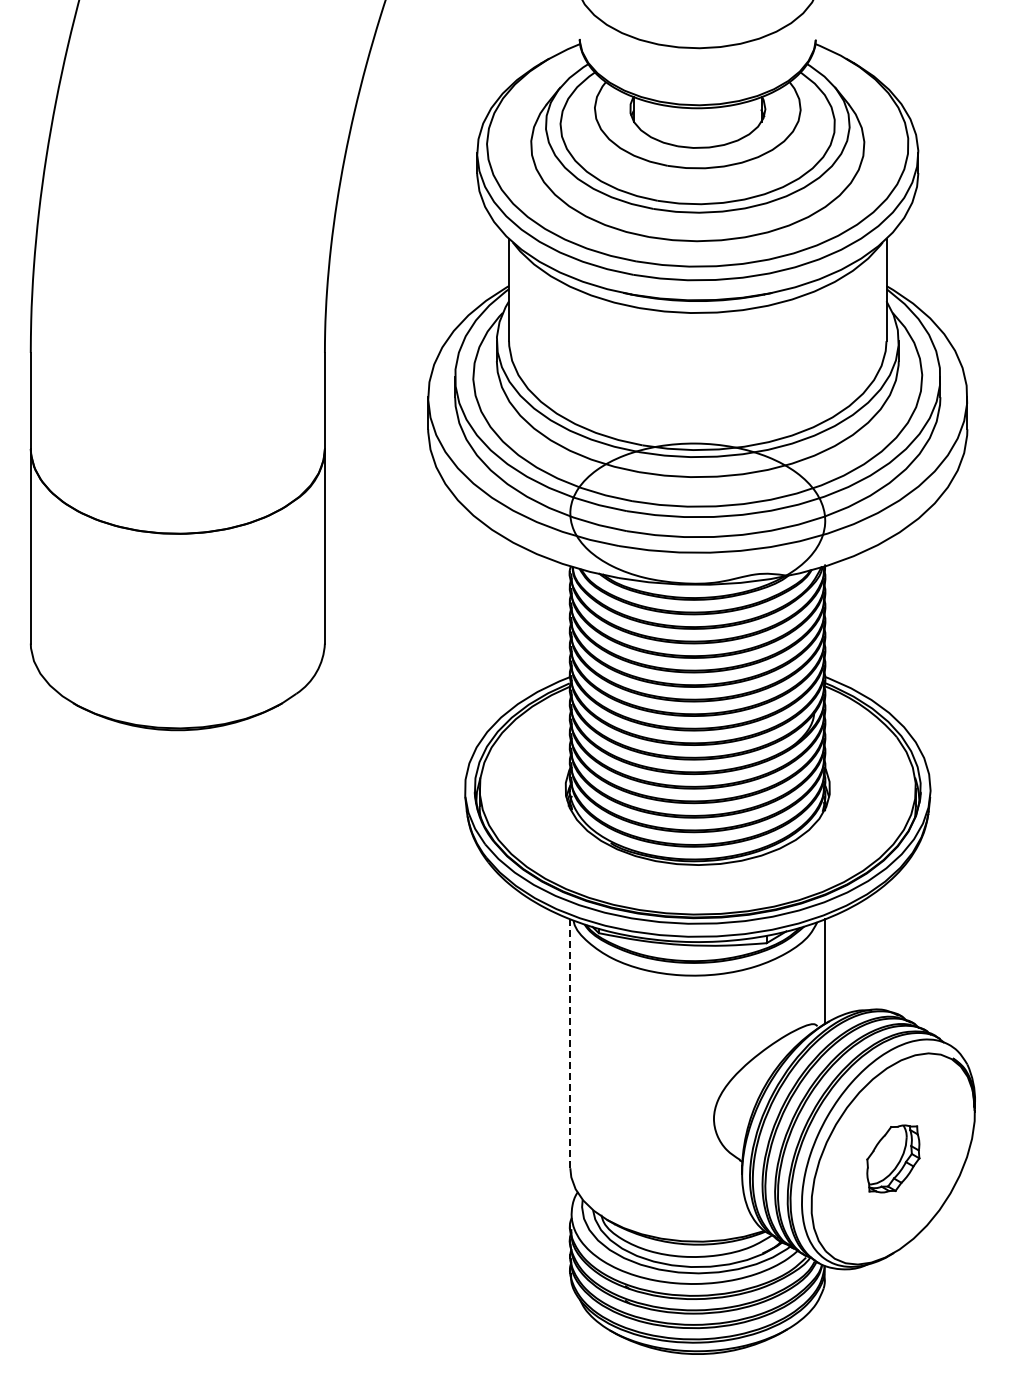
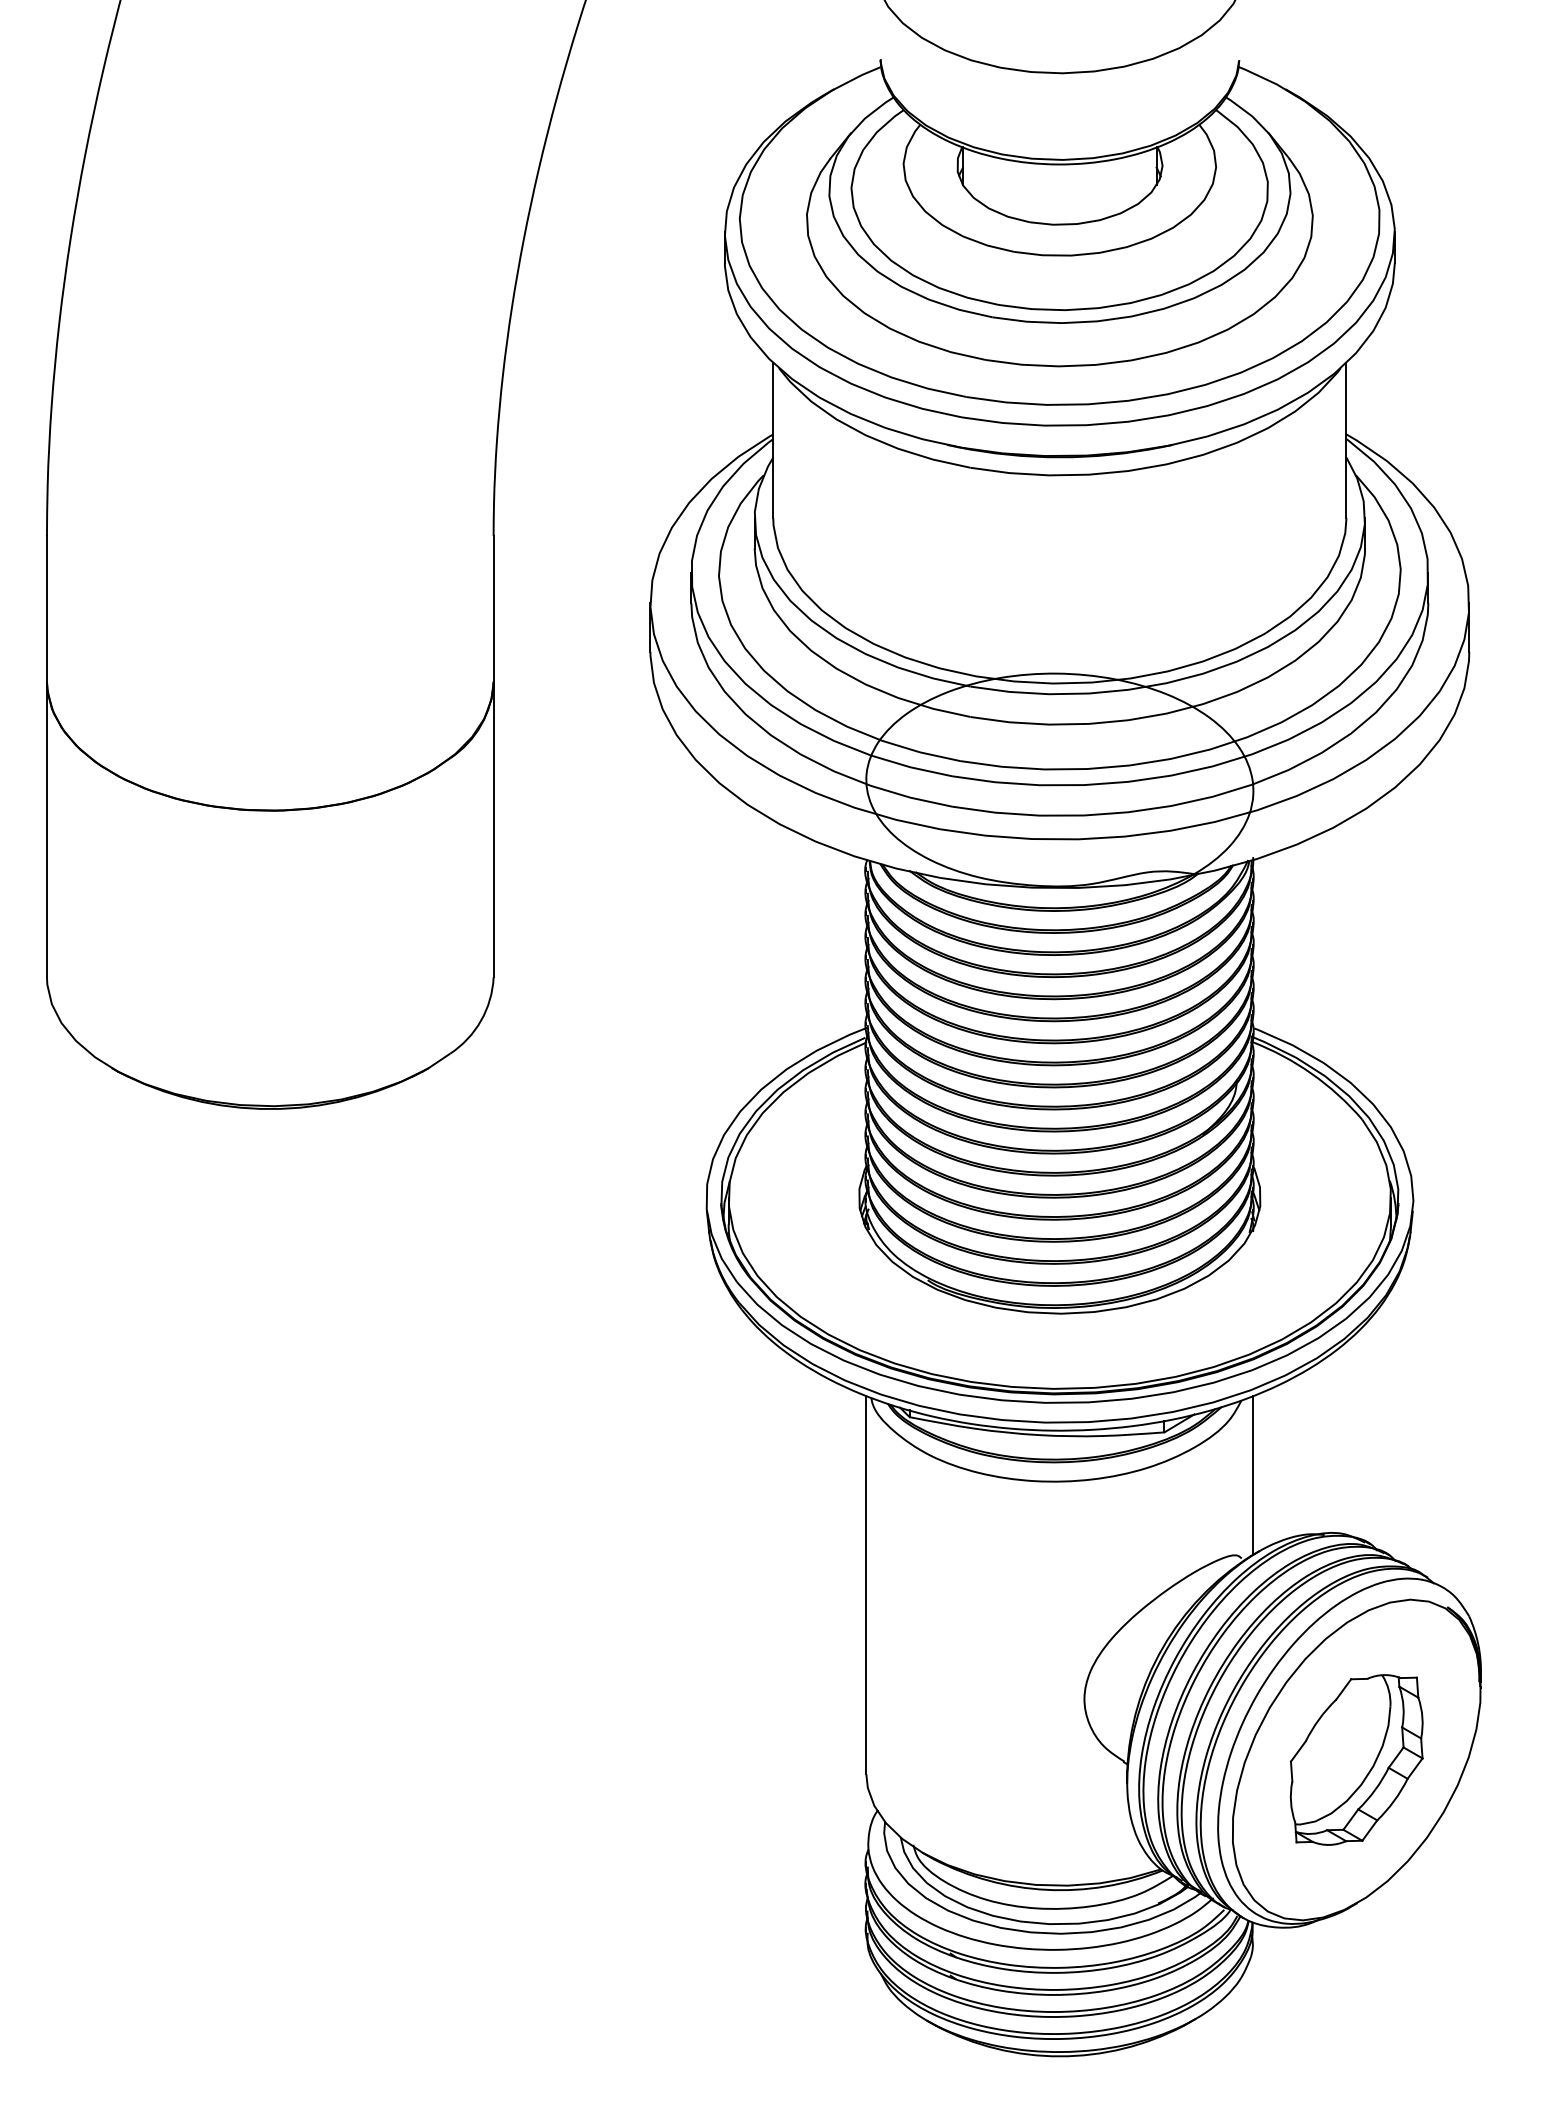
line: (570, 1044) -> (866, 1586), dashed -> solid
part: (893, 1158) -> (1357, 1759), size x1.67

